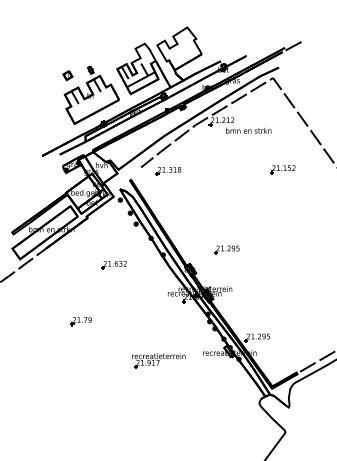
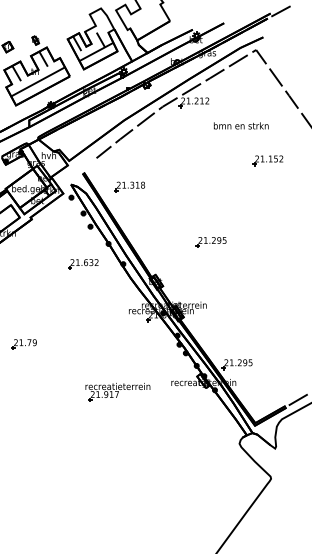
line: (92, 104) -> (37, 81), added
text: (248, 130) -> (240, 125), moved
part: (168, 171) -> (129, 187), moved
part: (226, 249) -> (210, 241), moved
part: (113, 265) -> (82, 264), moved

